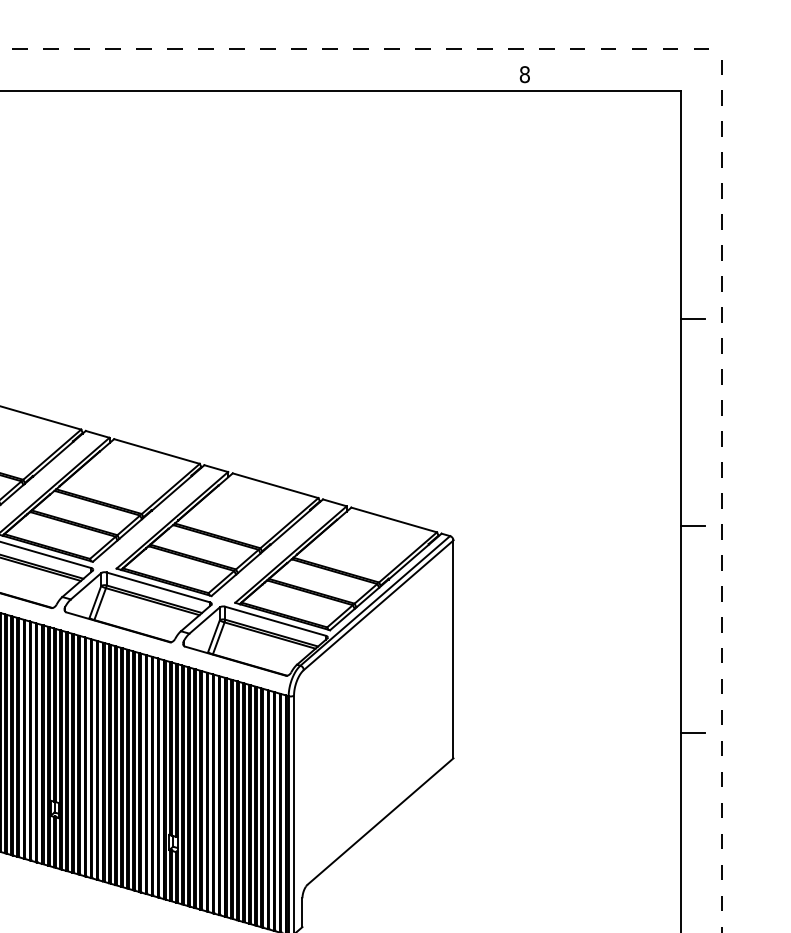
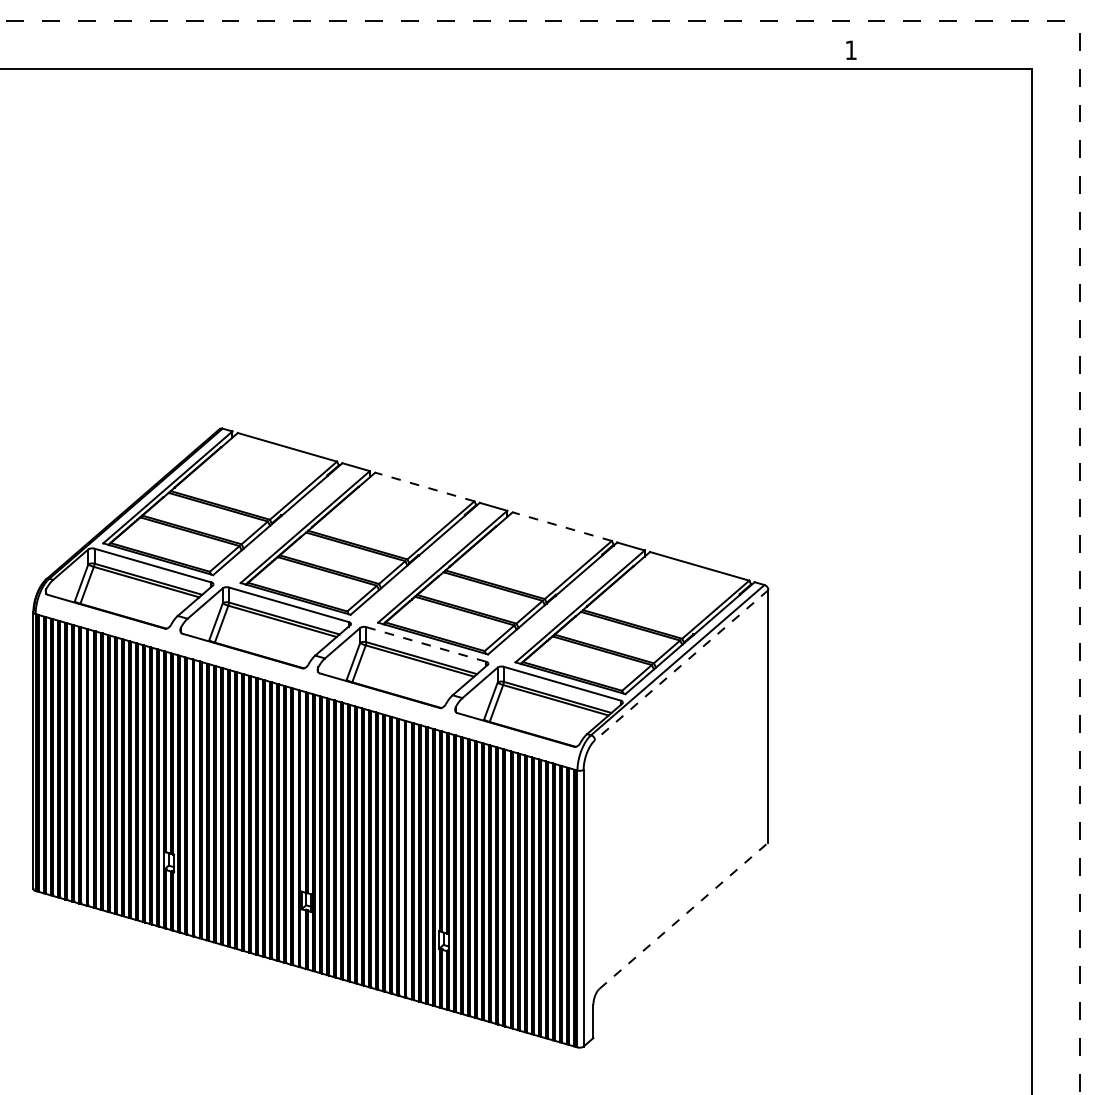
text: (525, 74) -> (851, 50), 8 -> 1
line: (692, 319) -> (1045, 333), removed
line: (156, 451) -> (424, 487), solid -> dashed
line: (275, 485) -> (562, 526), solid -> dashed
line: (692, 525) -> (1045, 572), removed
line: (157, 587) -> (425, 644), solid -> dashed
line: (378, 605) -> (681, 665), solid -> dashed
line: (692, 732) -> (1045, 812), removed
line: (380, 821) -> (683, 915), solid -> dashed

